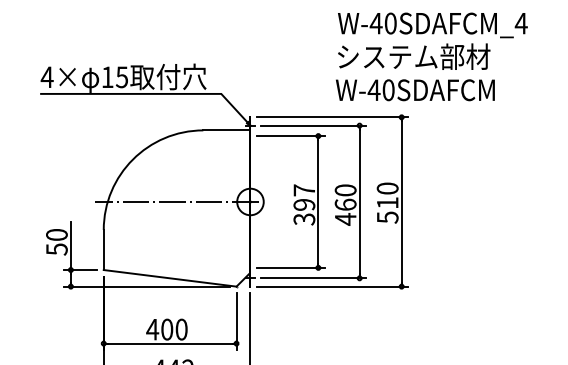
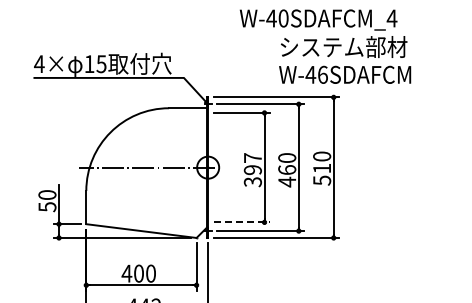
text: (432, 24) -> (318, 19), moved
text: (388, 89) -> (322, 74), W-40SDAFCM -> W-46SDAFCM
line: (291, 267) -> (242, 222), solid -> dashed

